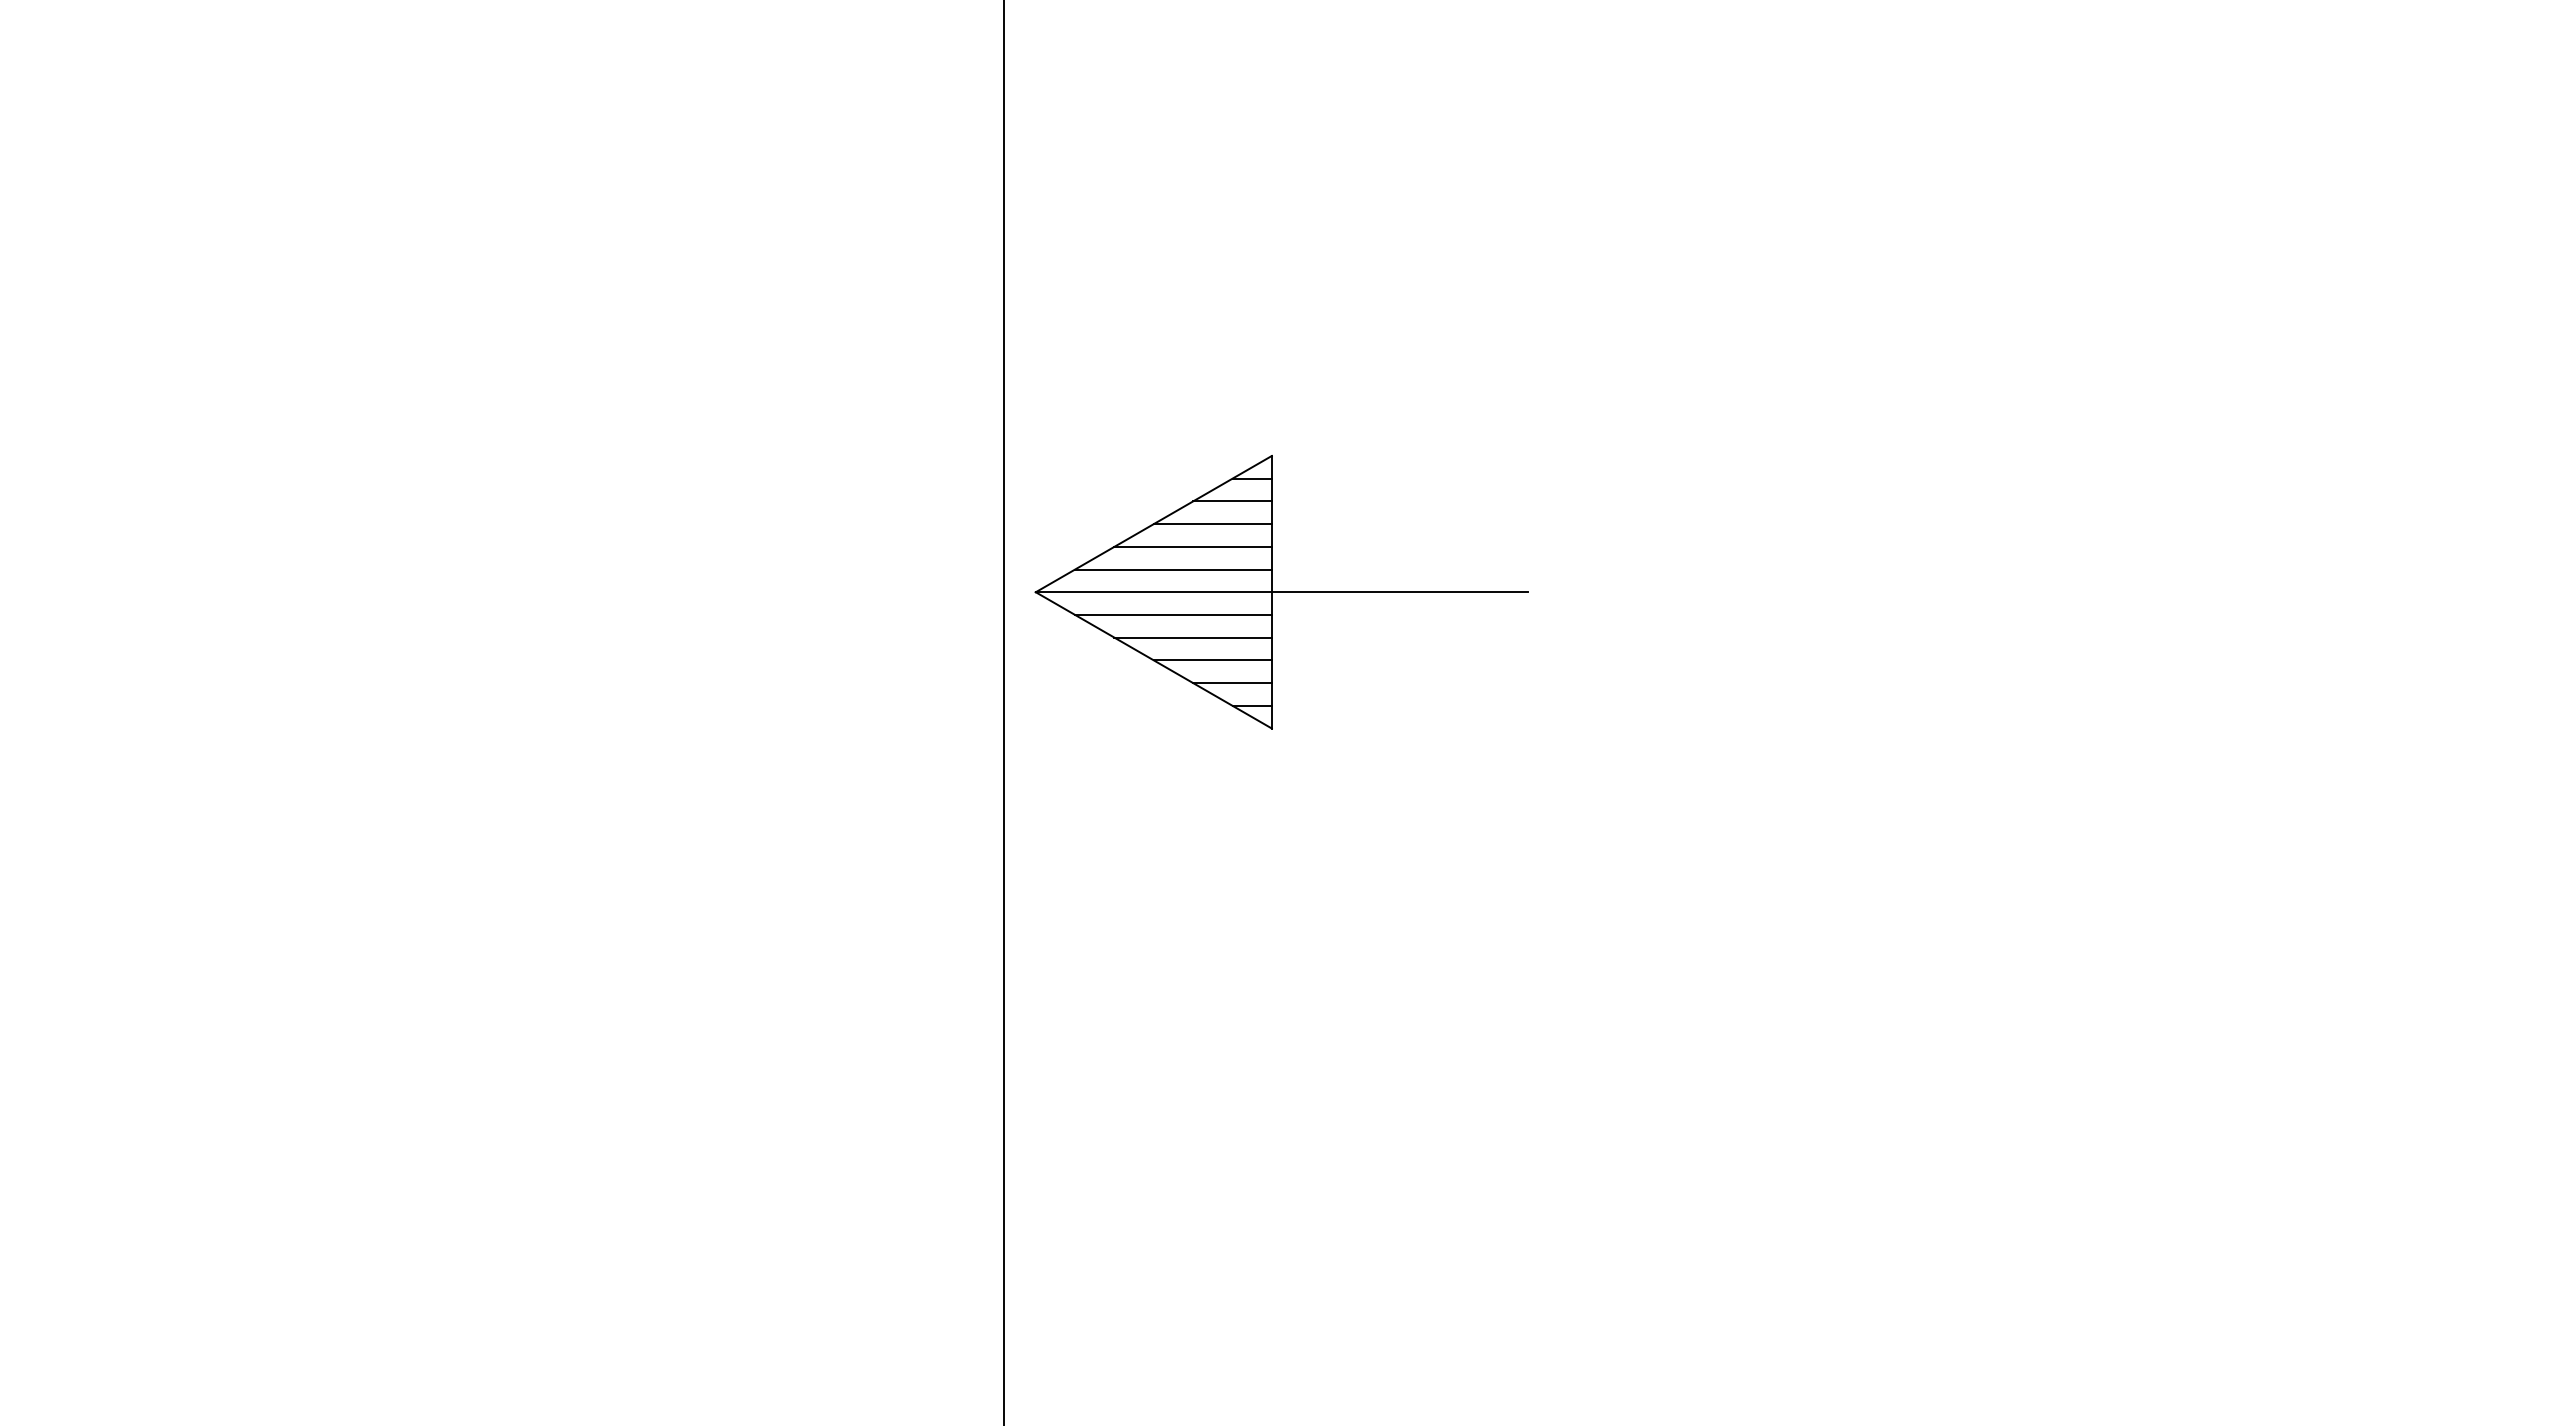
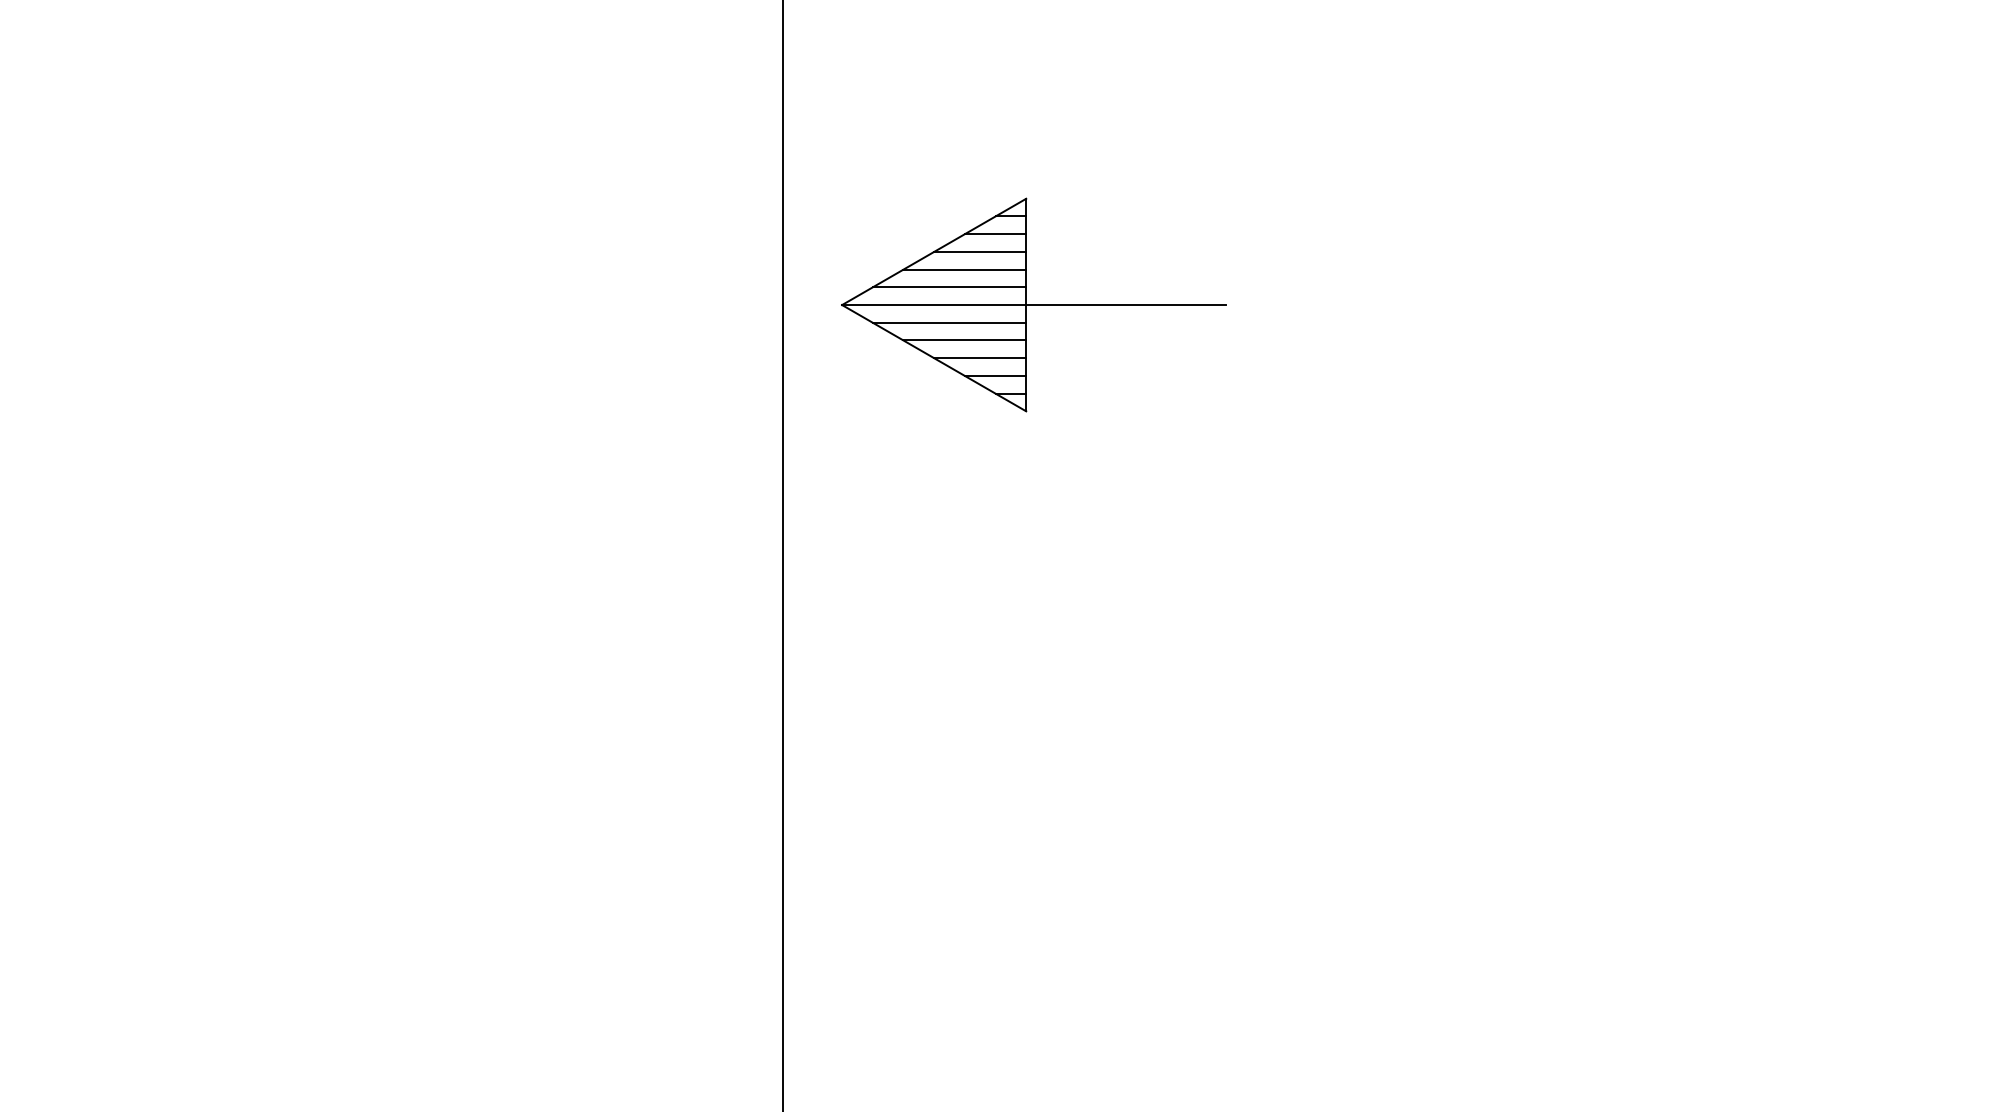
part: (1281, 592) -> (1033, 305), moved

